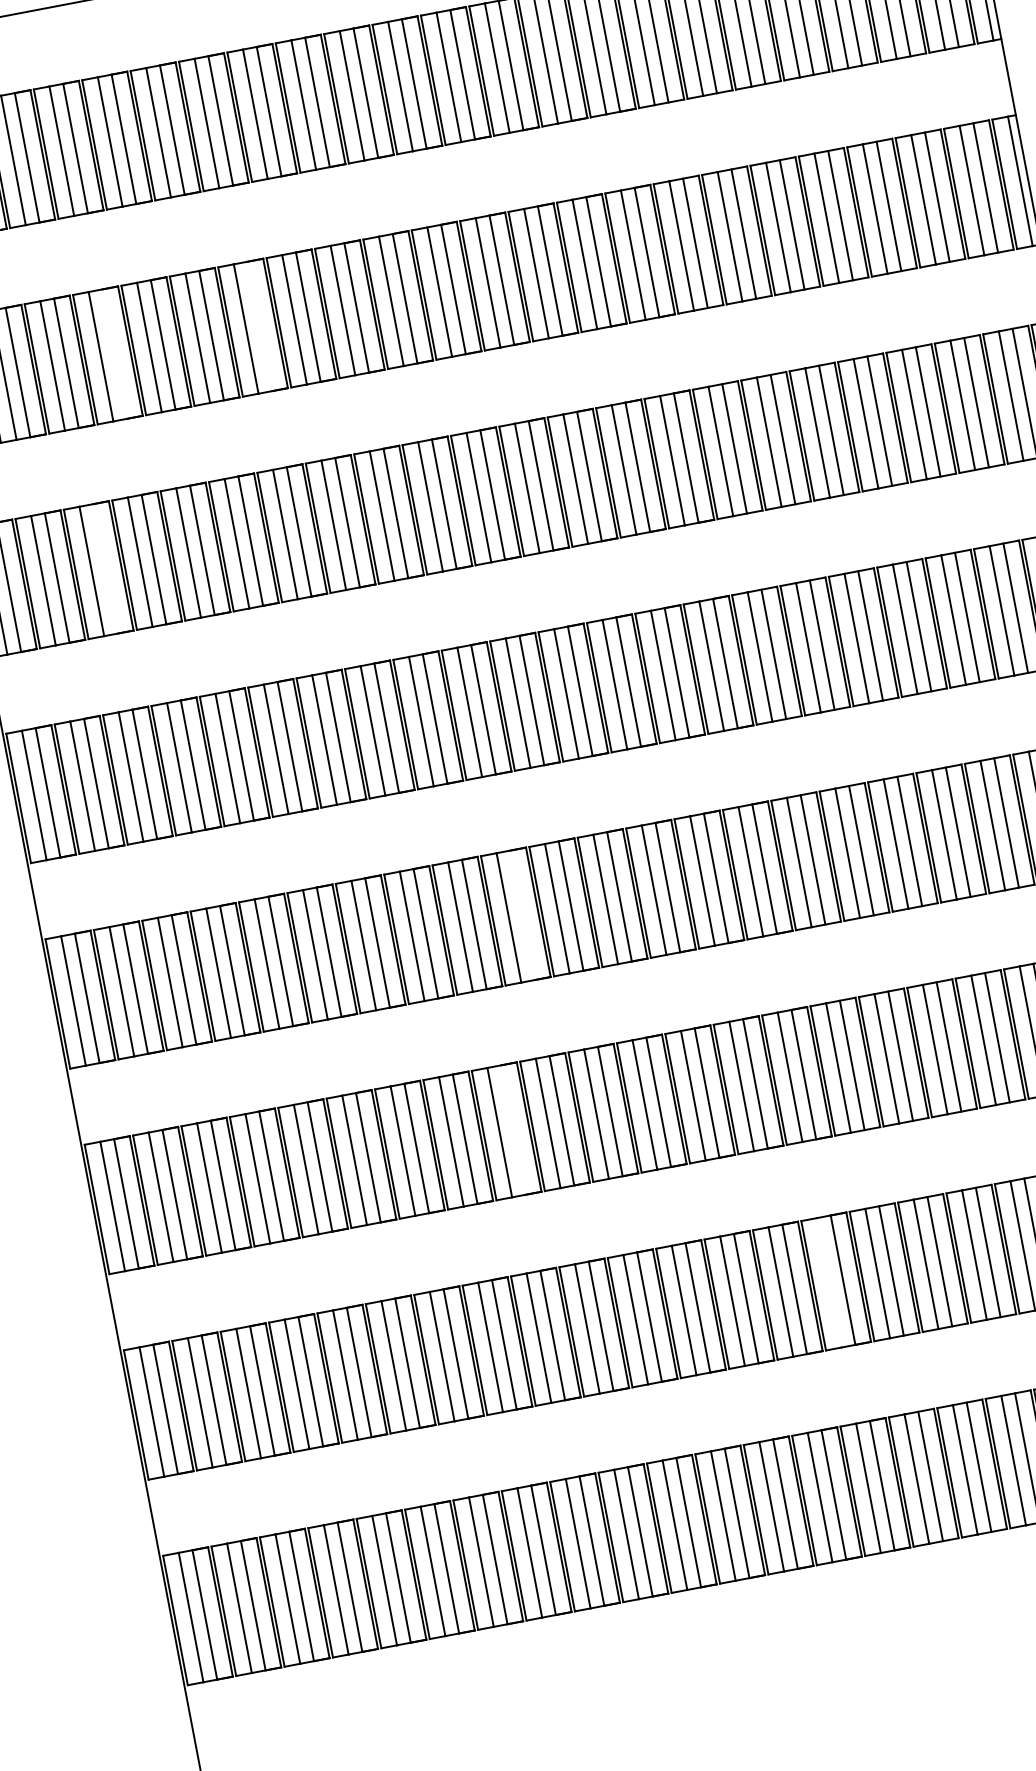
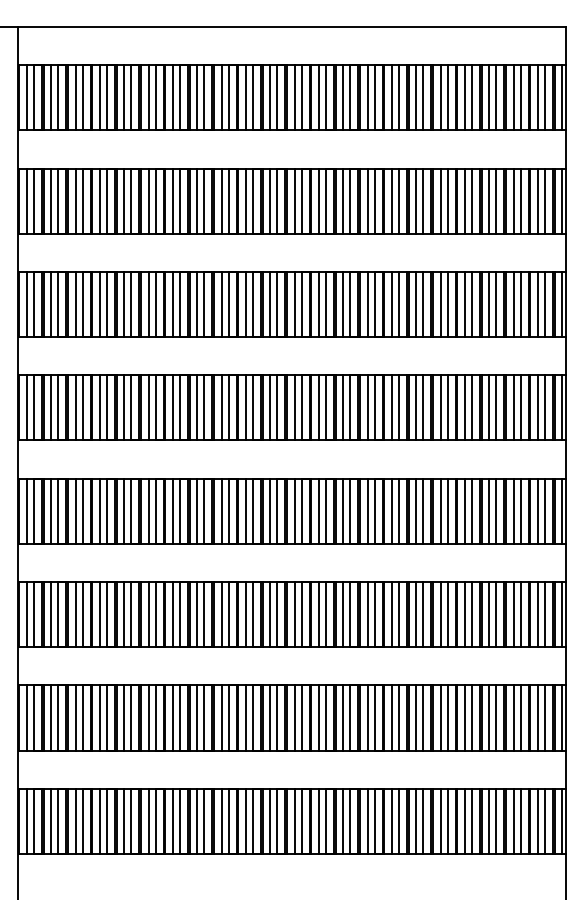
line: (260, 324) -> (180, 200), added
line: (115, 352) -> (107, 200), added
line: (105, 568) -> (82, 304), added
line: (523, 913) -> (253, 510), added
line: (513, 1129) -> (228, 614), added
line: (828, 1282) -> (367, 717), added

